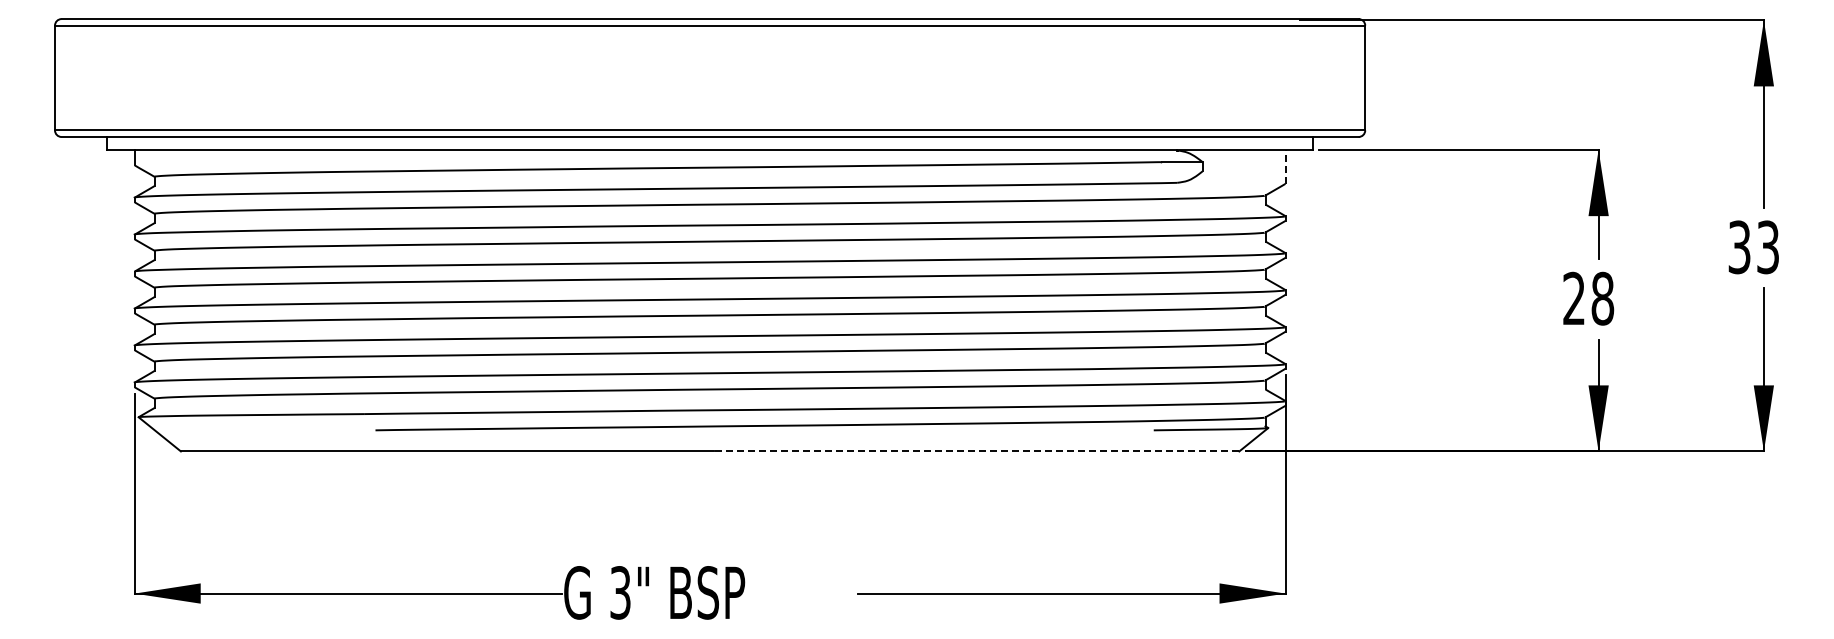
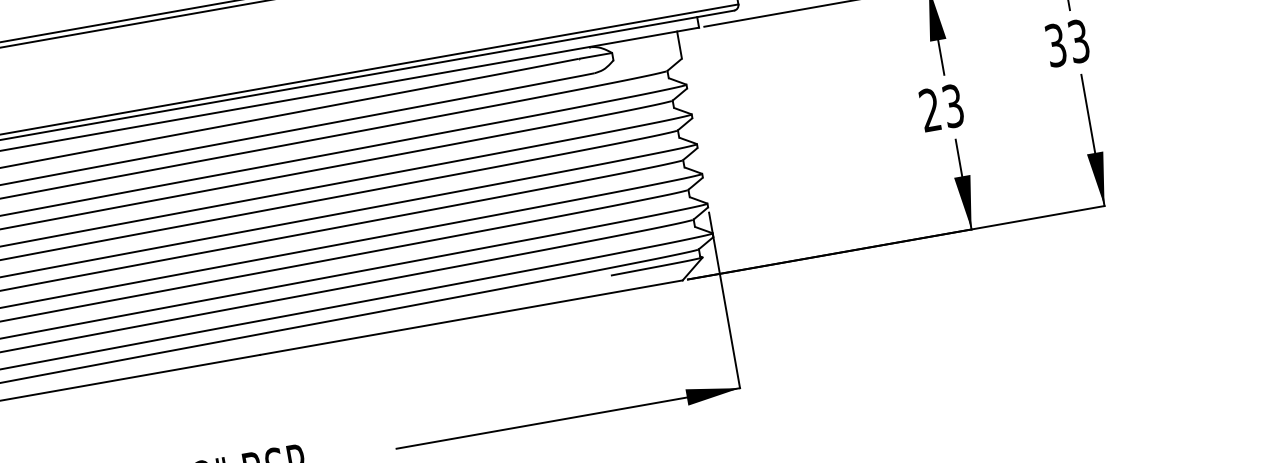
line: (1285, 166) -> (679, 44), dashed -> solid
text: (1602, 298) -> (953, 105), 28 -> 23
line: (976, 451) -> (471, 317), dashed -> solid

